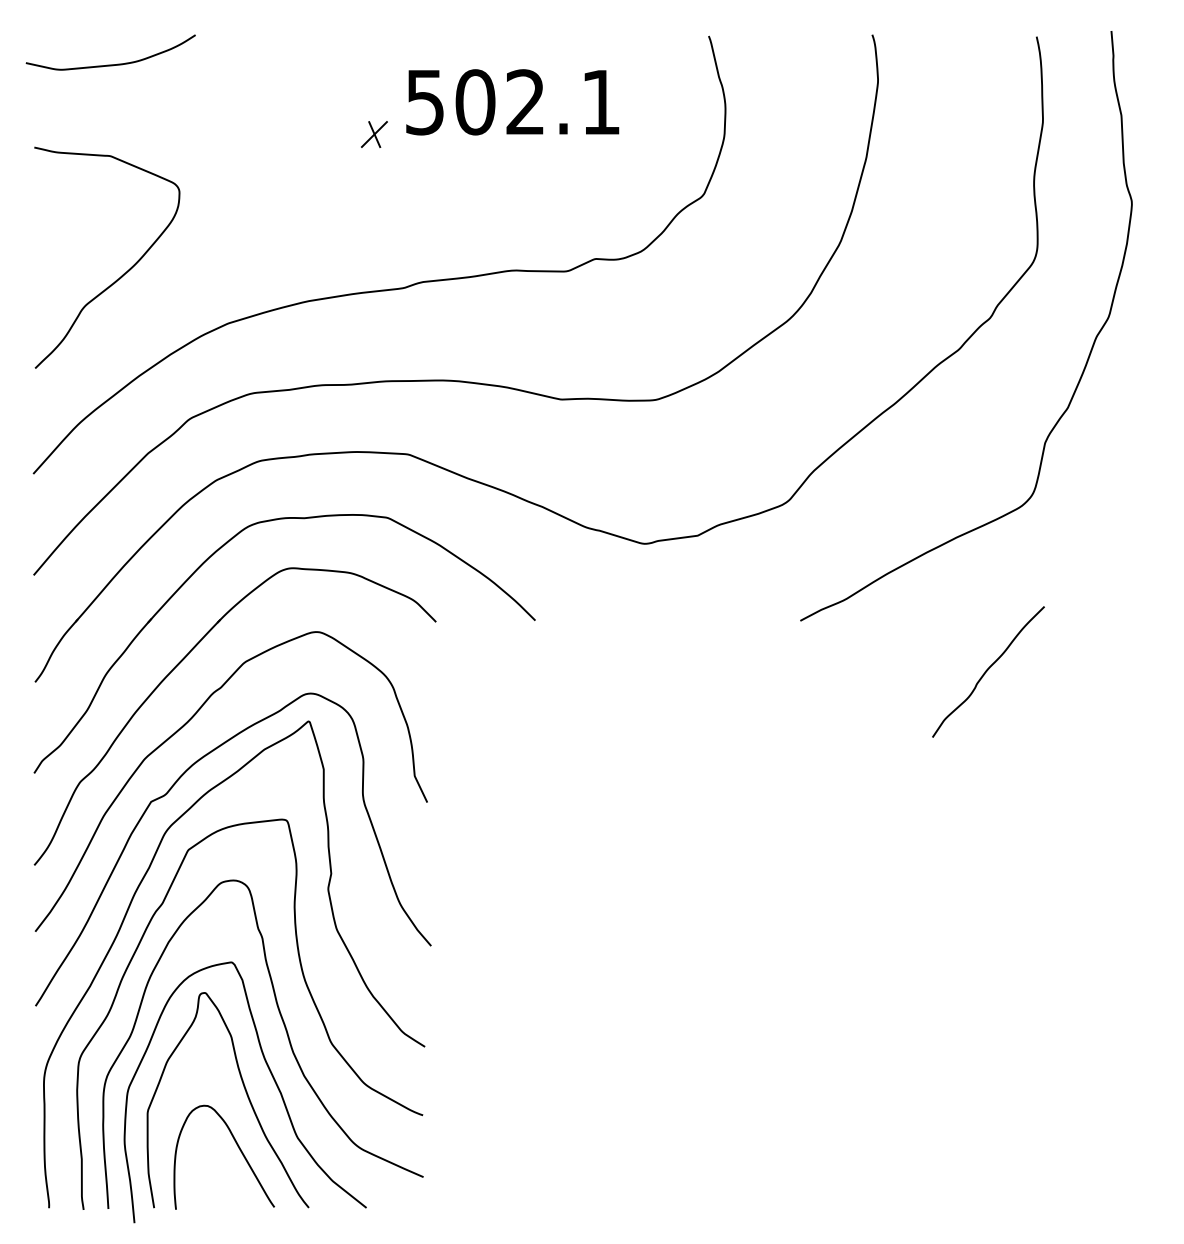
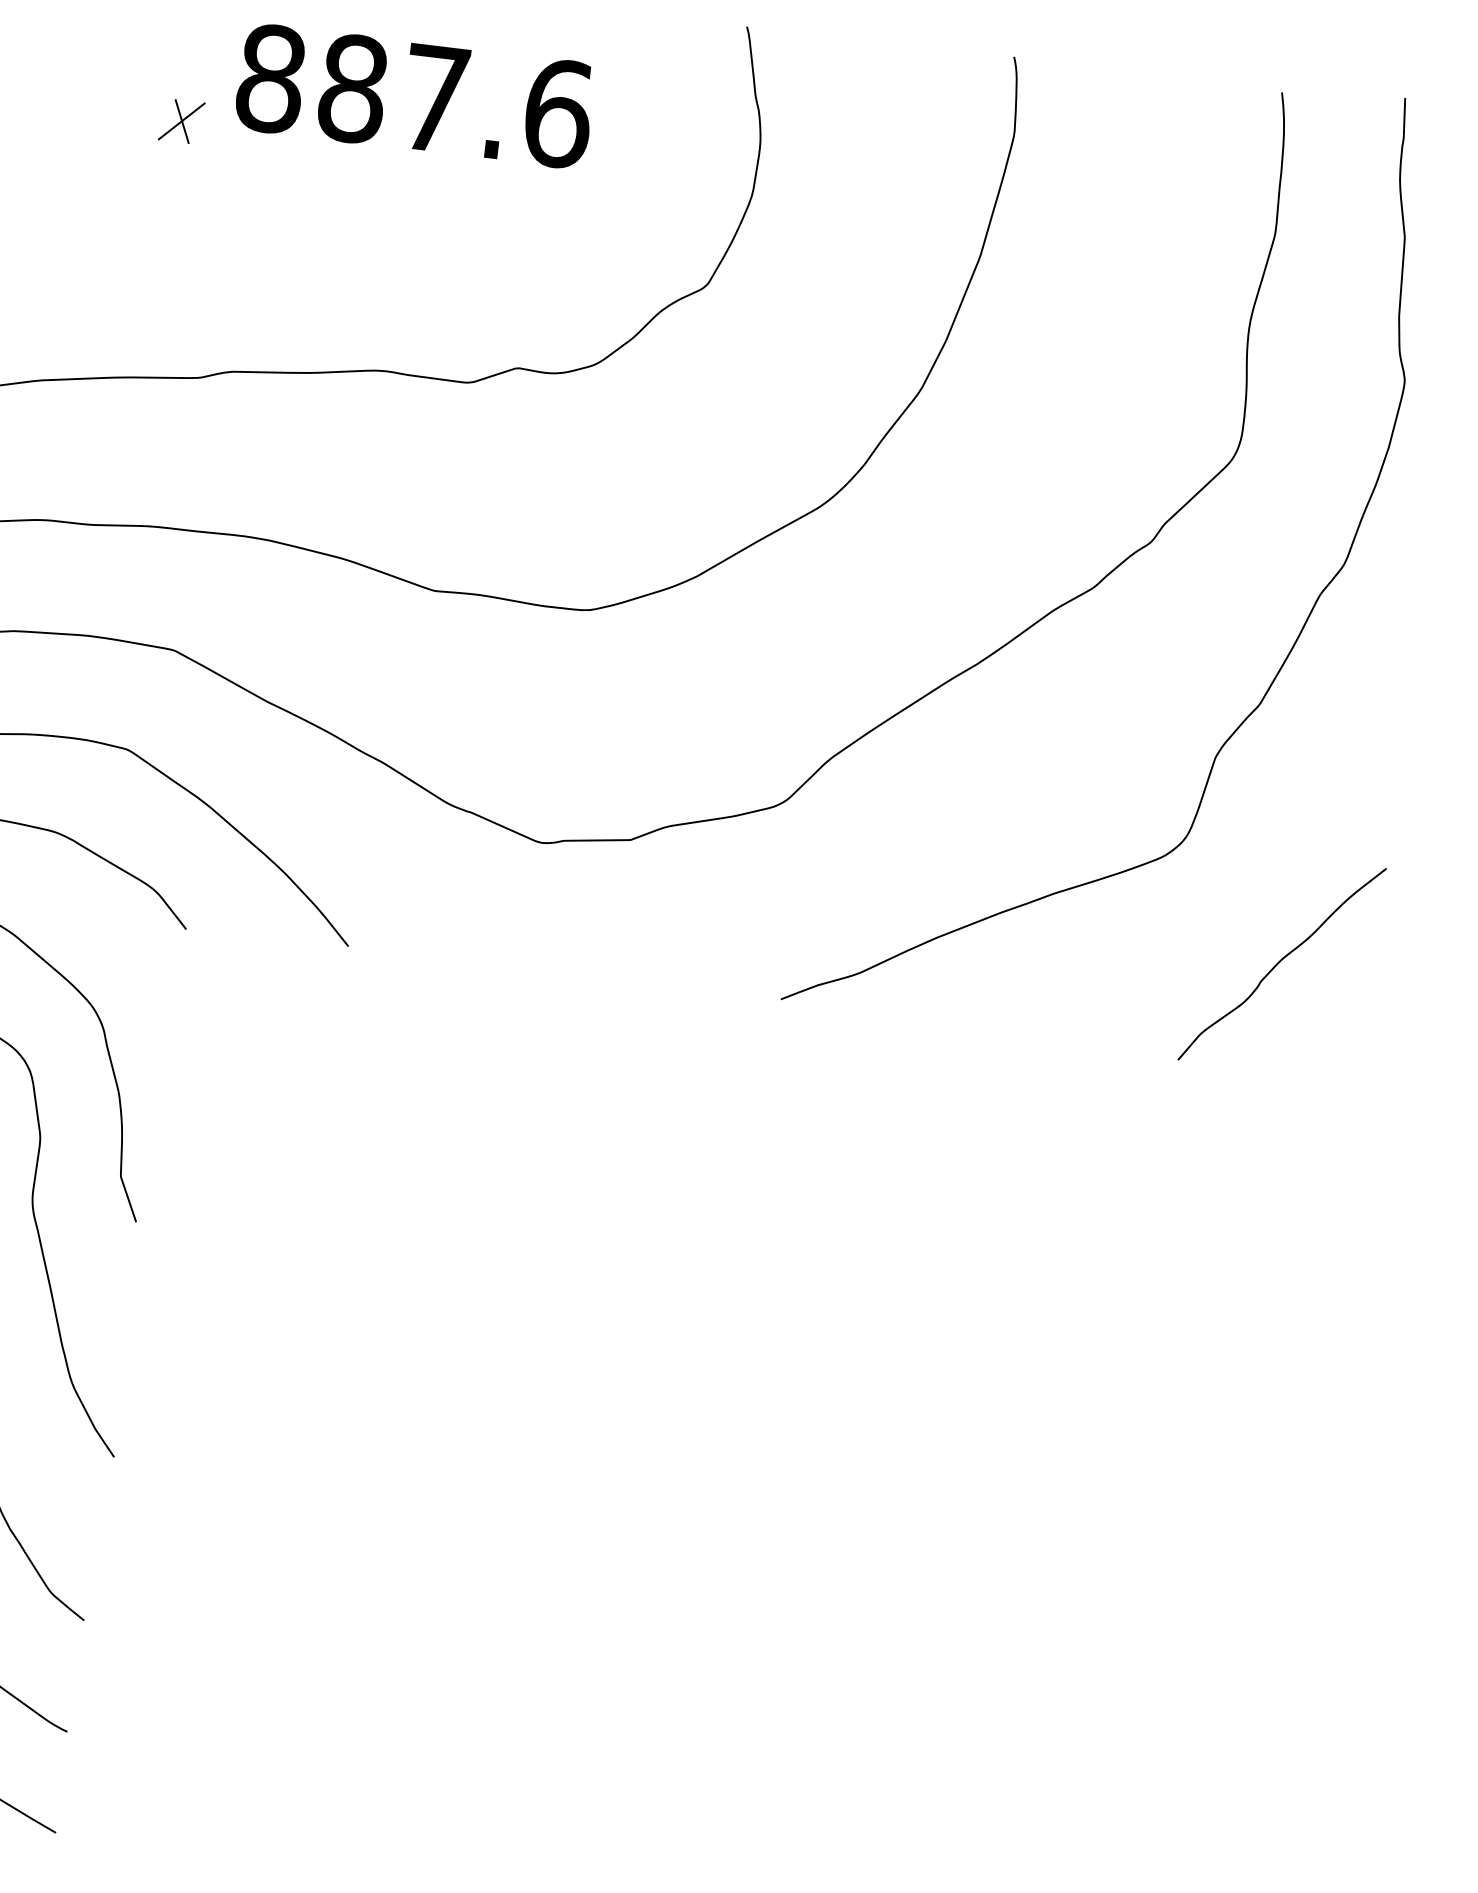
text: (513, 102) -> (415, 96), 502.1 -> 887.6
curve: (988, 670) -> (1282, 961), moved

